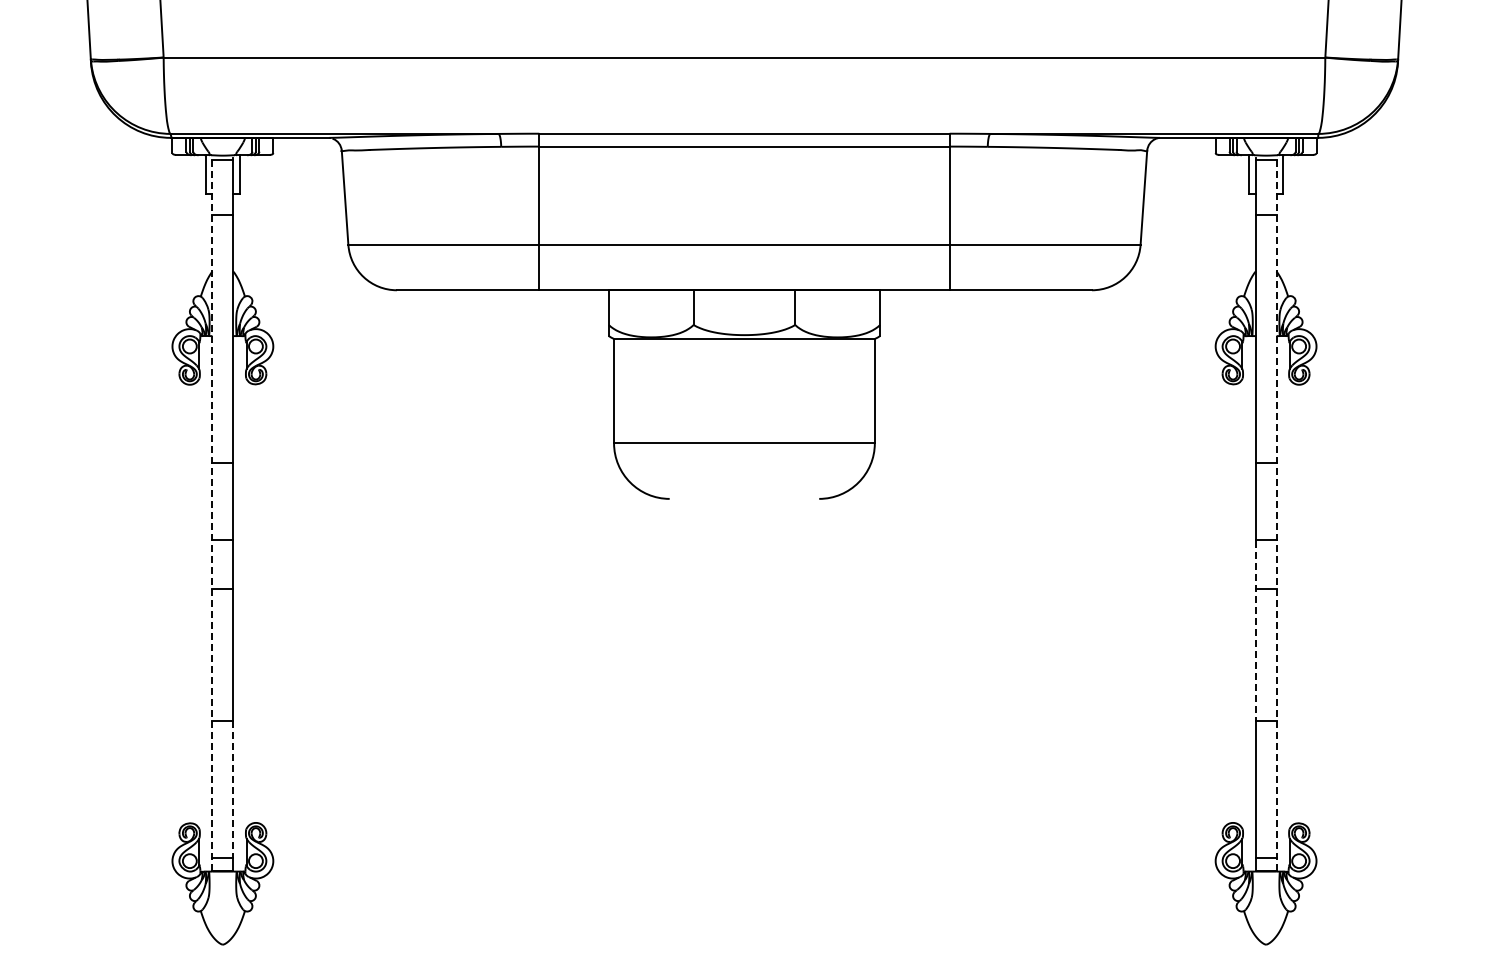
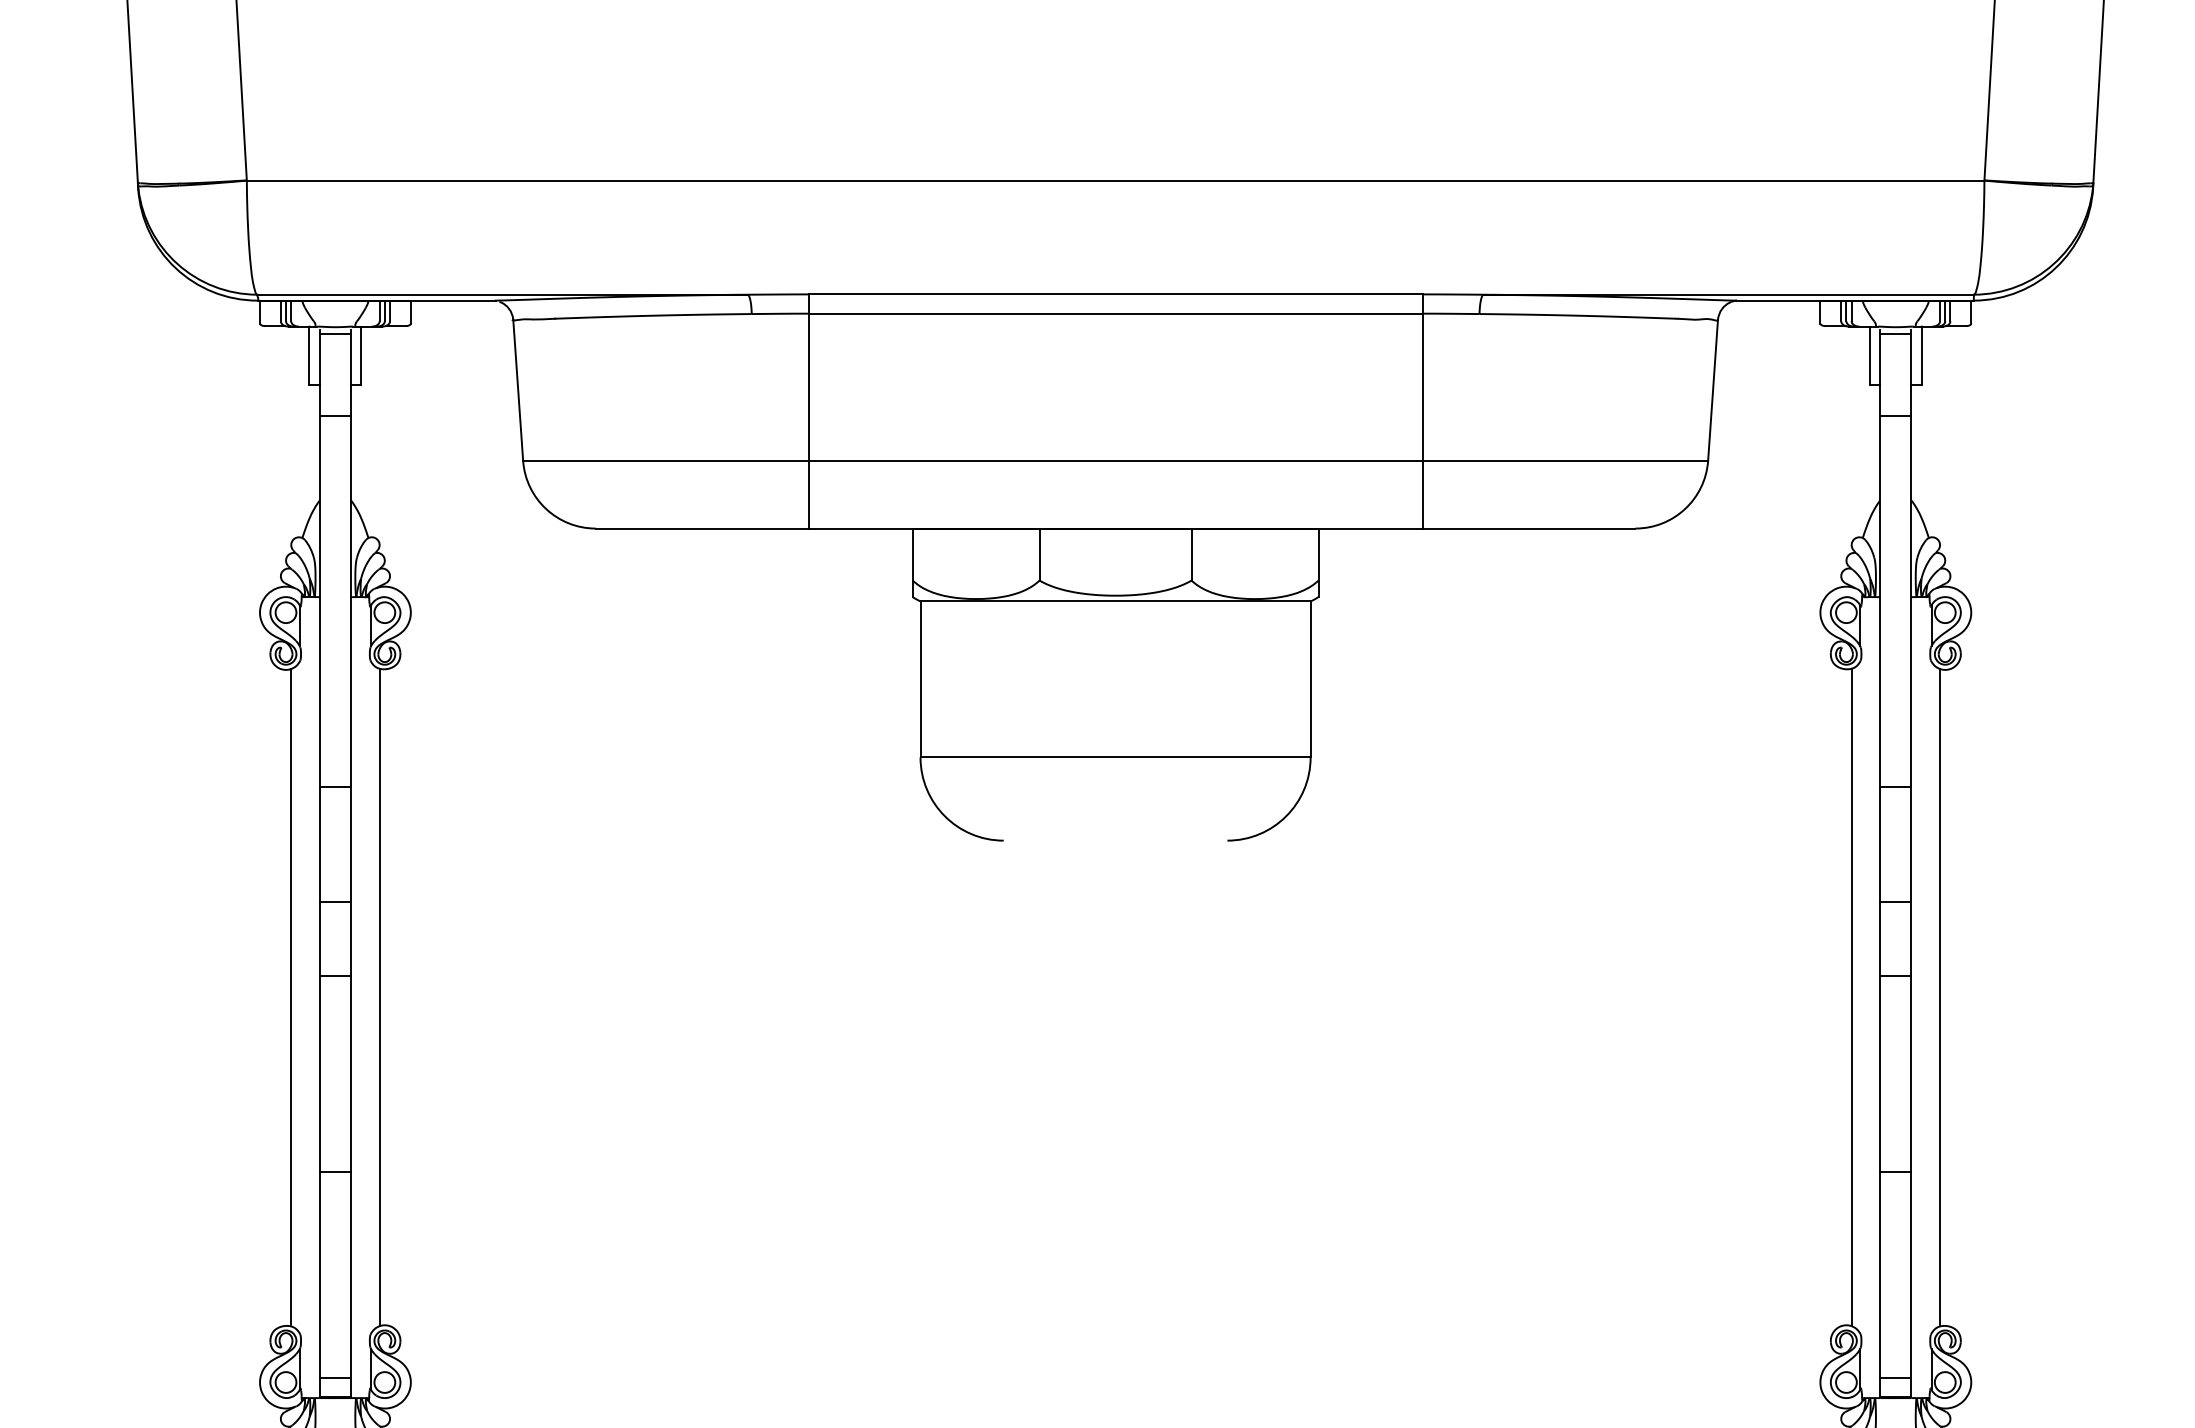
line: (212, 514) -> (319, 863), dashed -> solid
line: (1276, 514) -> (1911, 863), dashed -> solid
line: (193, 603) -> (291, 997), added
line: (252, 603) -> (379, 997), added
line: (1236, 603) -> (1851, 997), added
line: (1295, 603) -> (1939, 997), added
line: (1255, 631) -> (1879, 1038), dashed -> solid
line: (233, 789) -> (351, 1275), dashed -> solid

